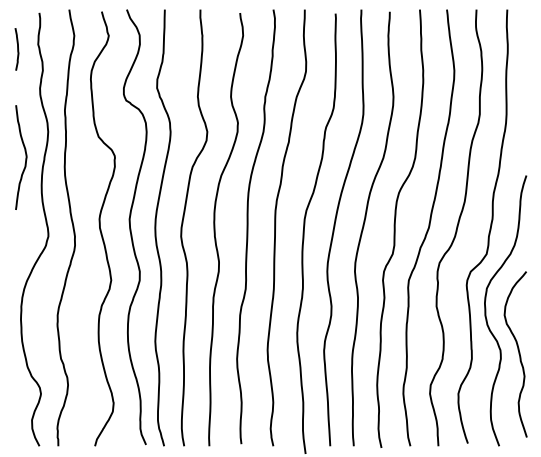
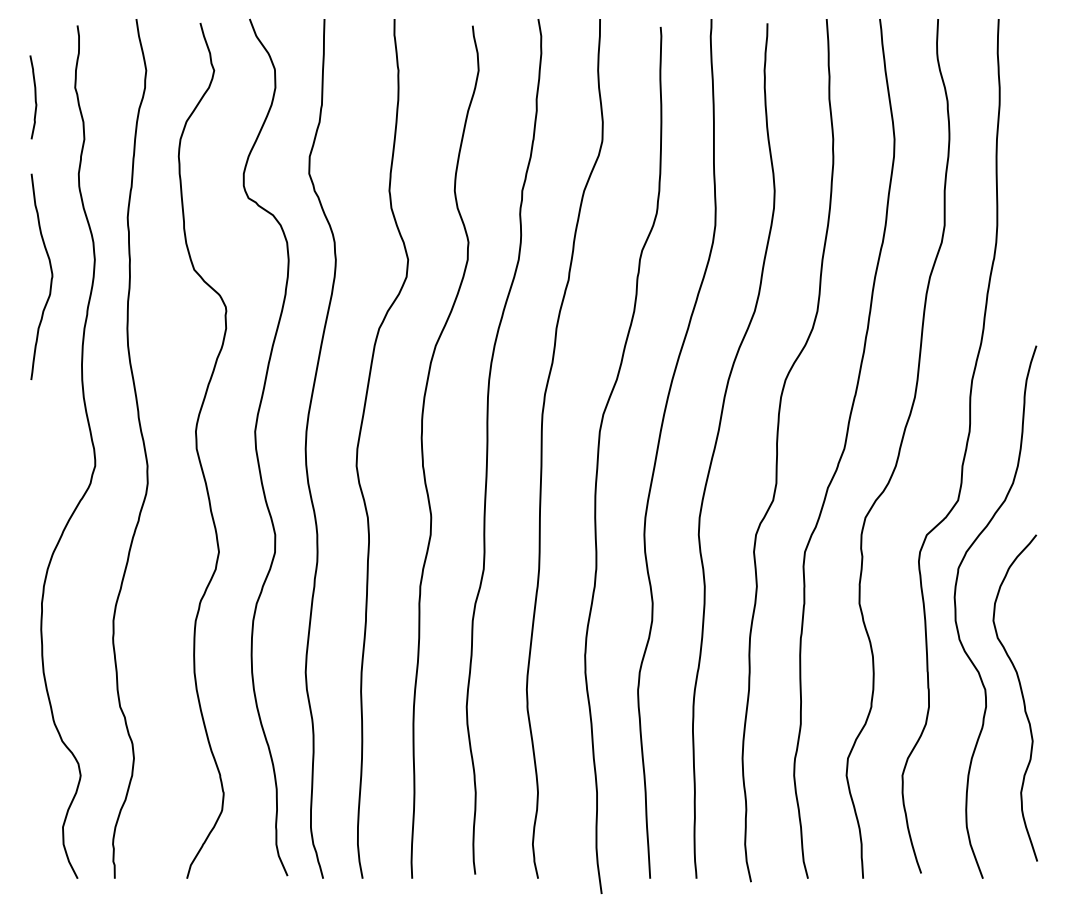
curve: (25, 157) -> (50, 276), moved

